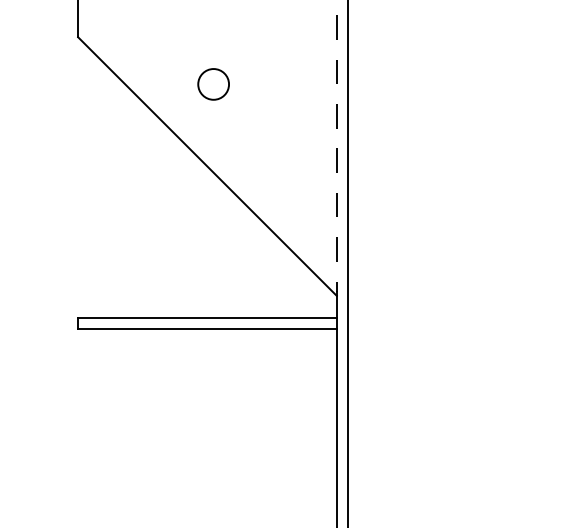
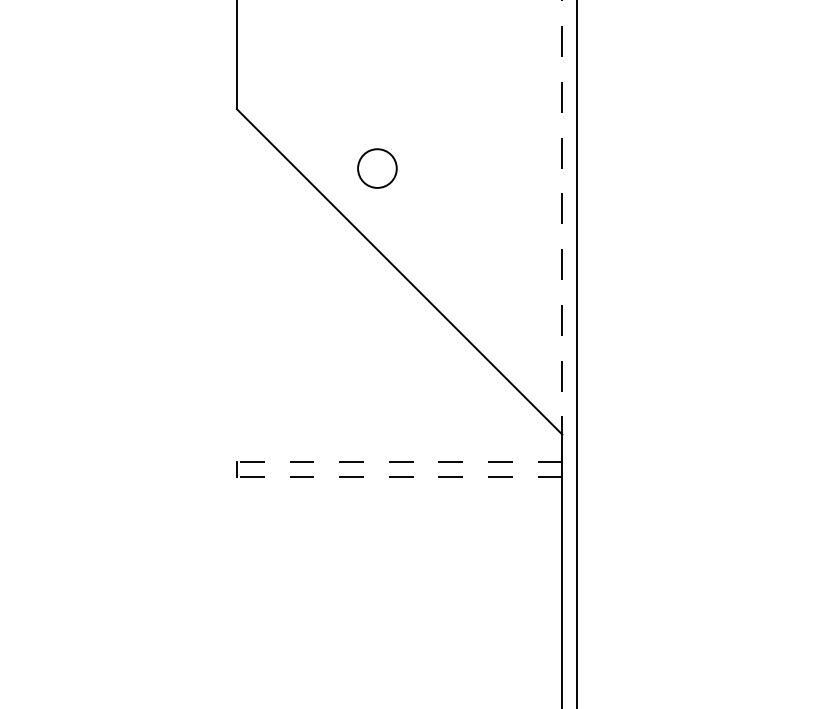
circle: (213, 84) -> (377, 168), moved
line: (207, 318) -> (399, 462), solid -> dashed
line: (207, 329) -> (399, 476), solid -> dashed

